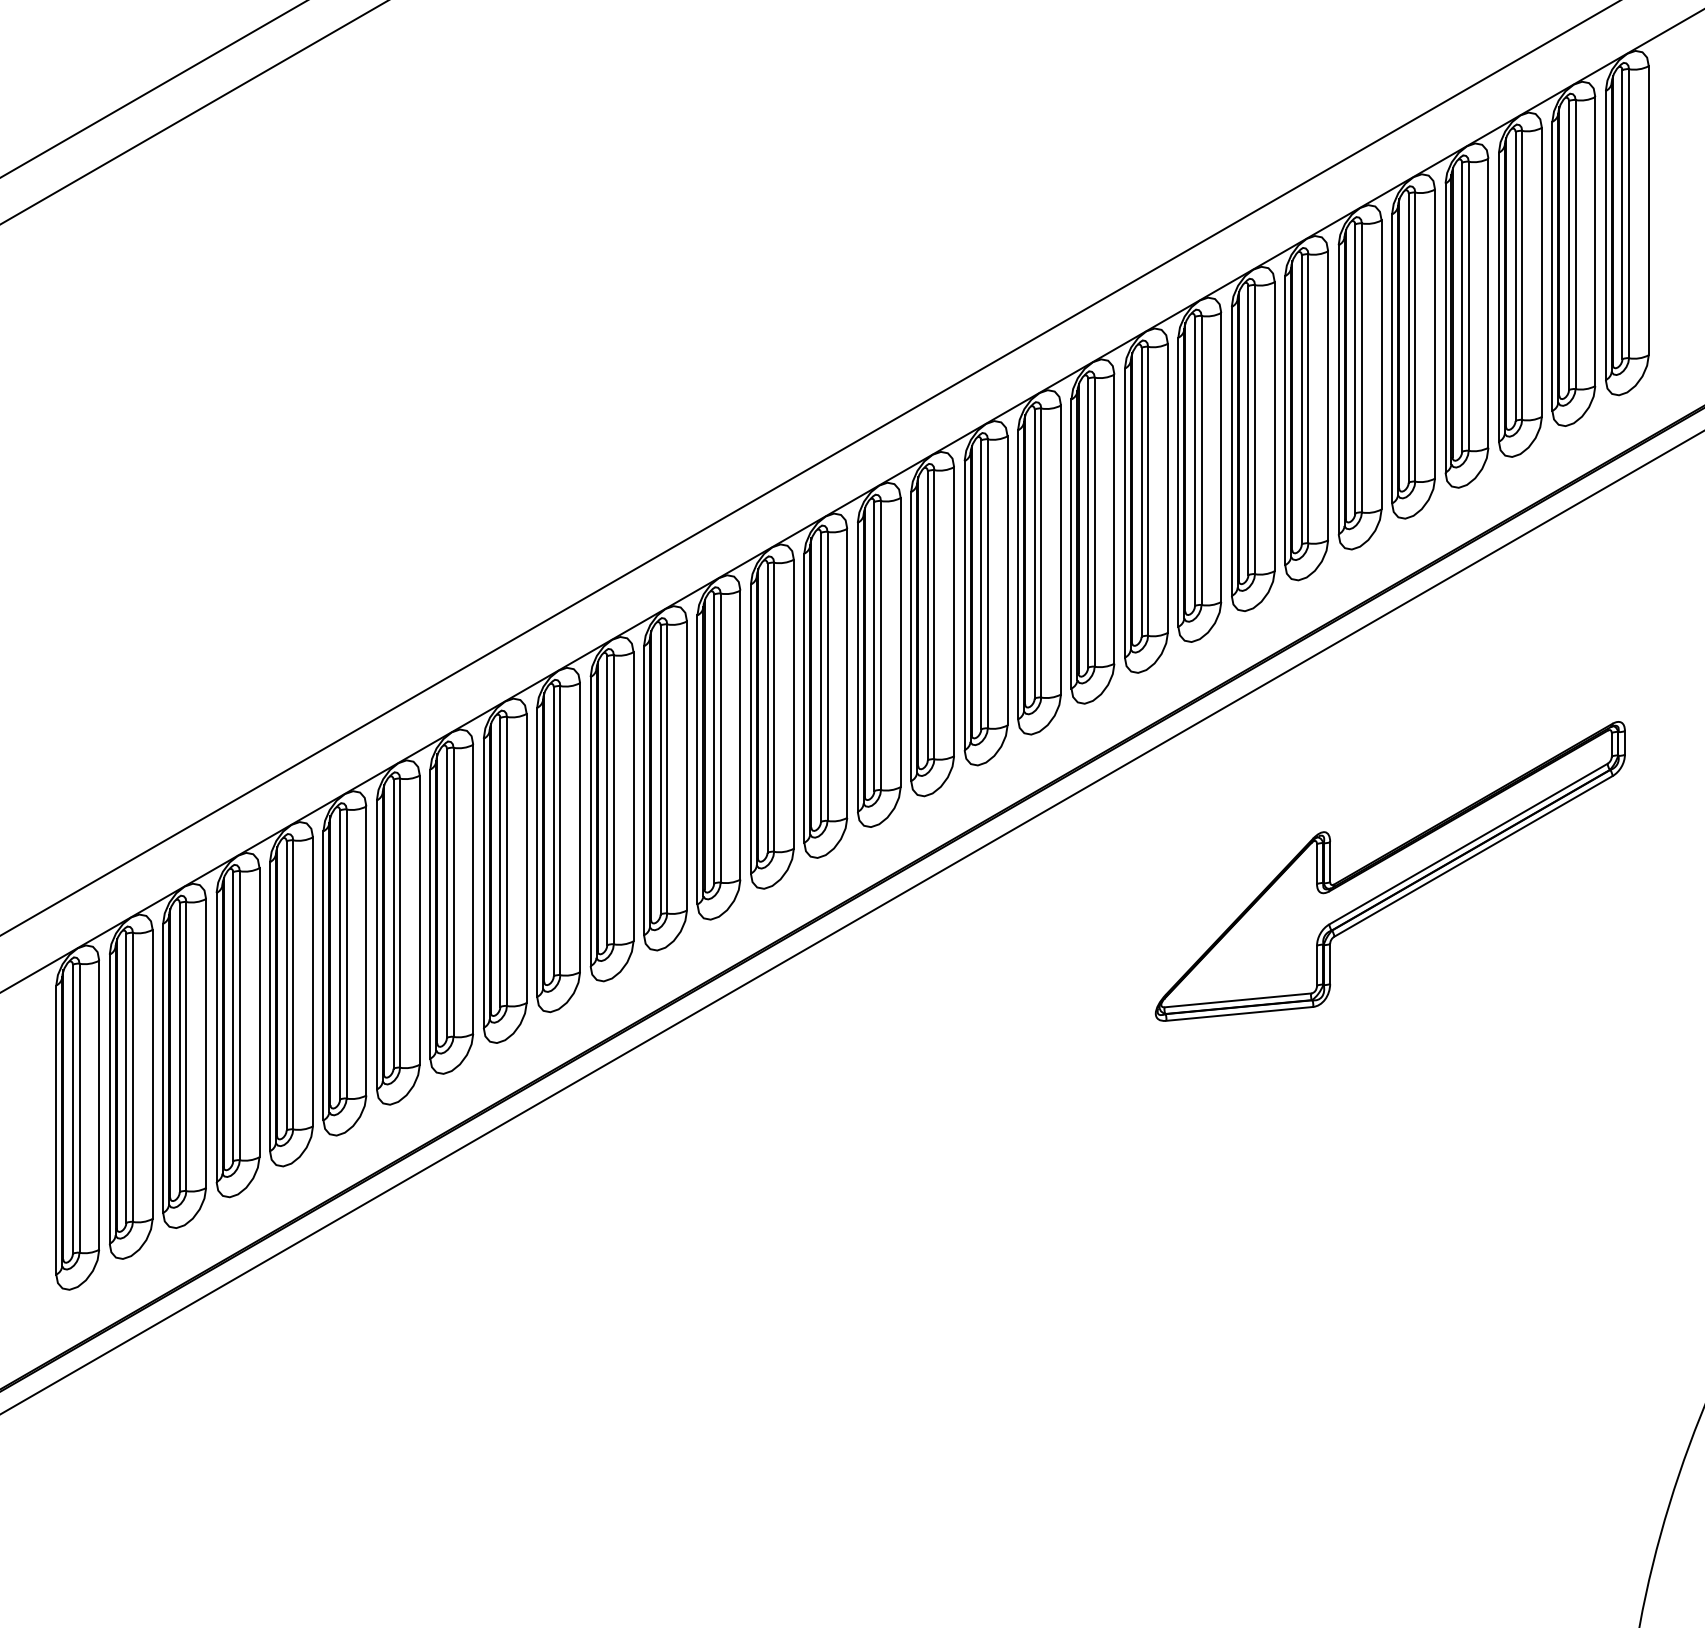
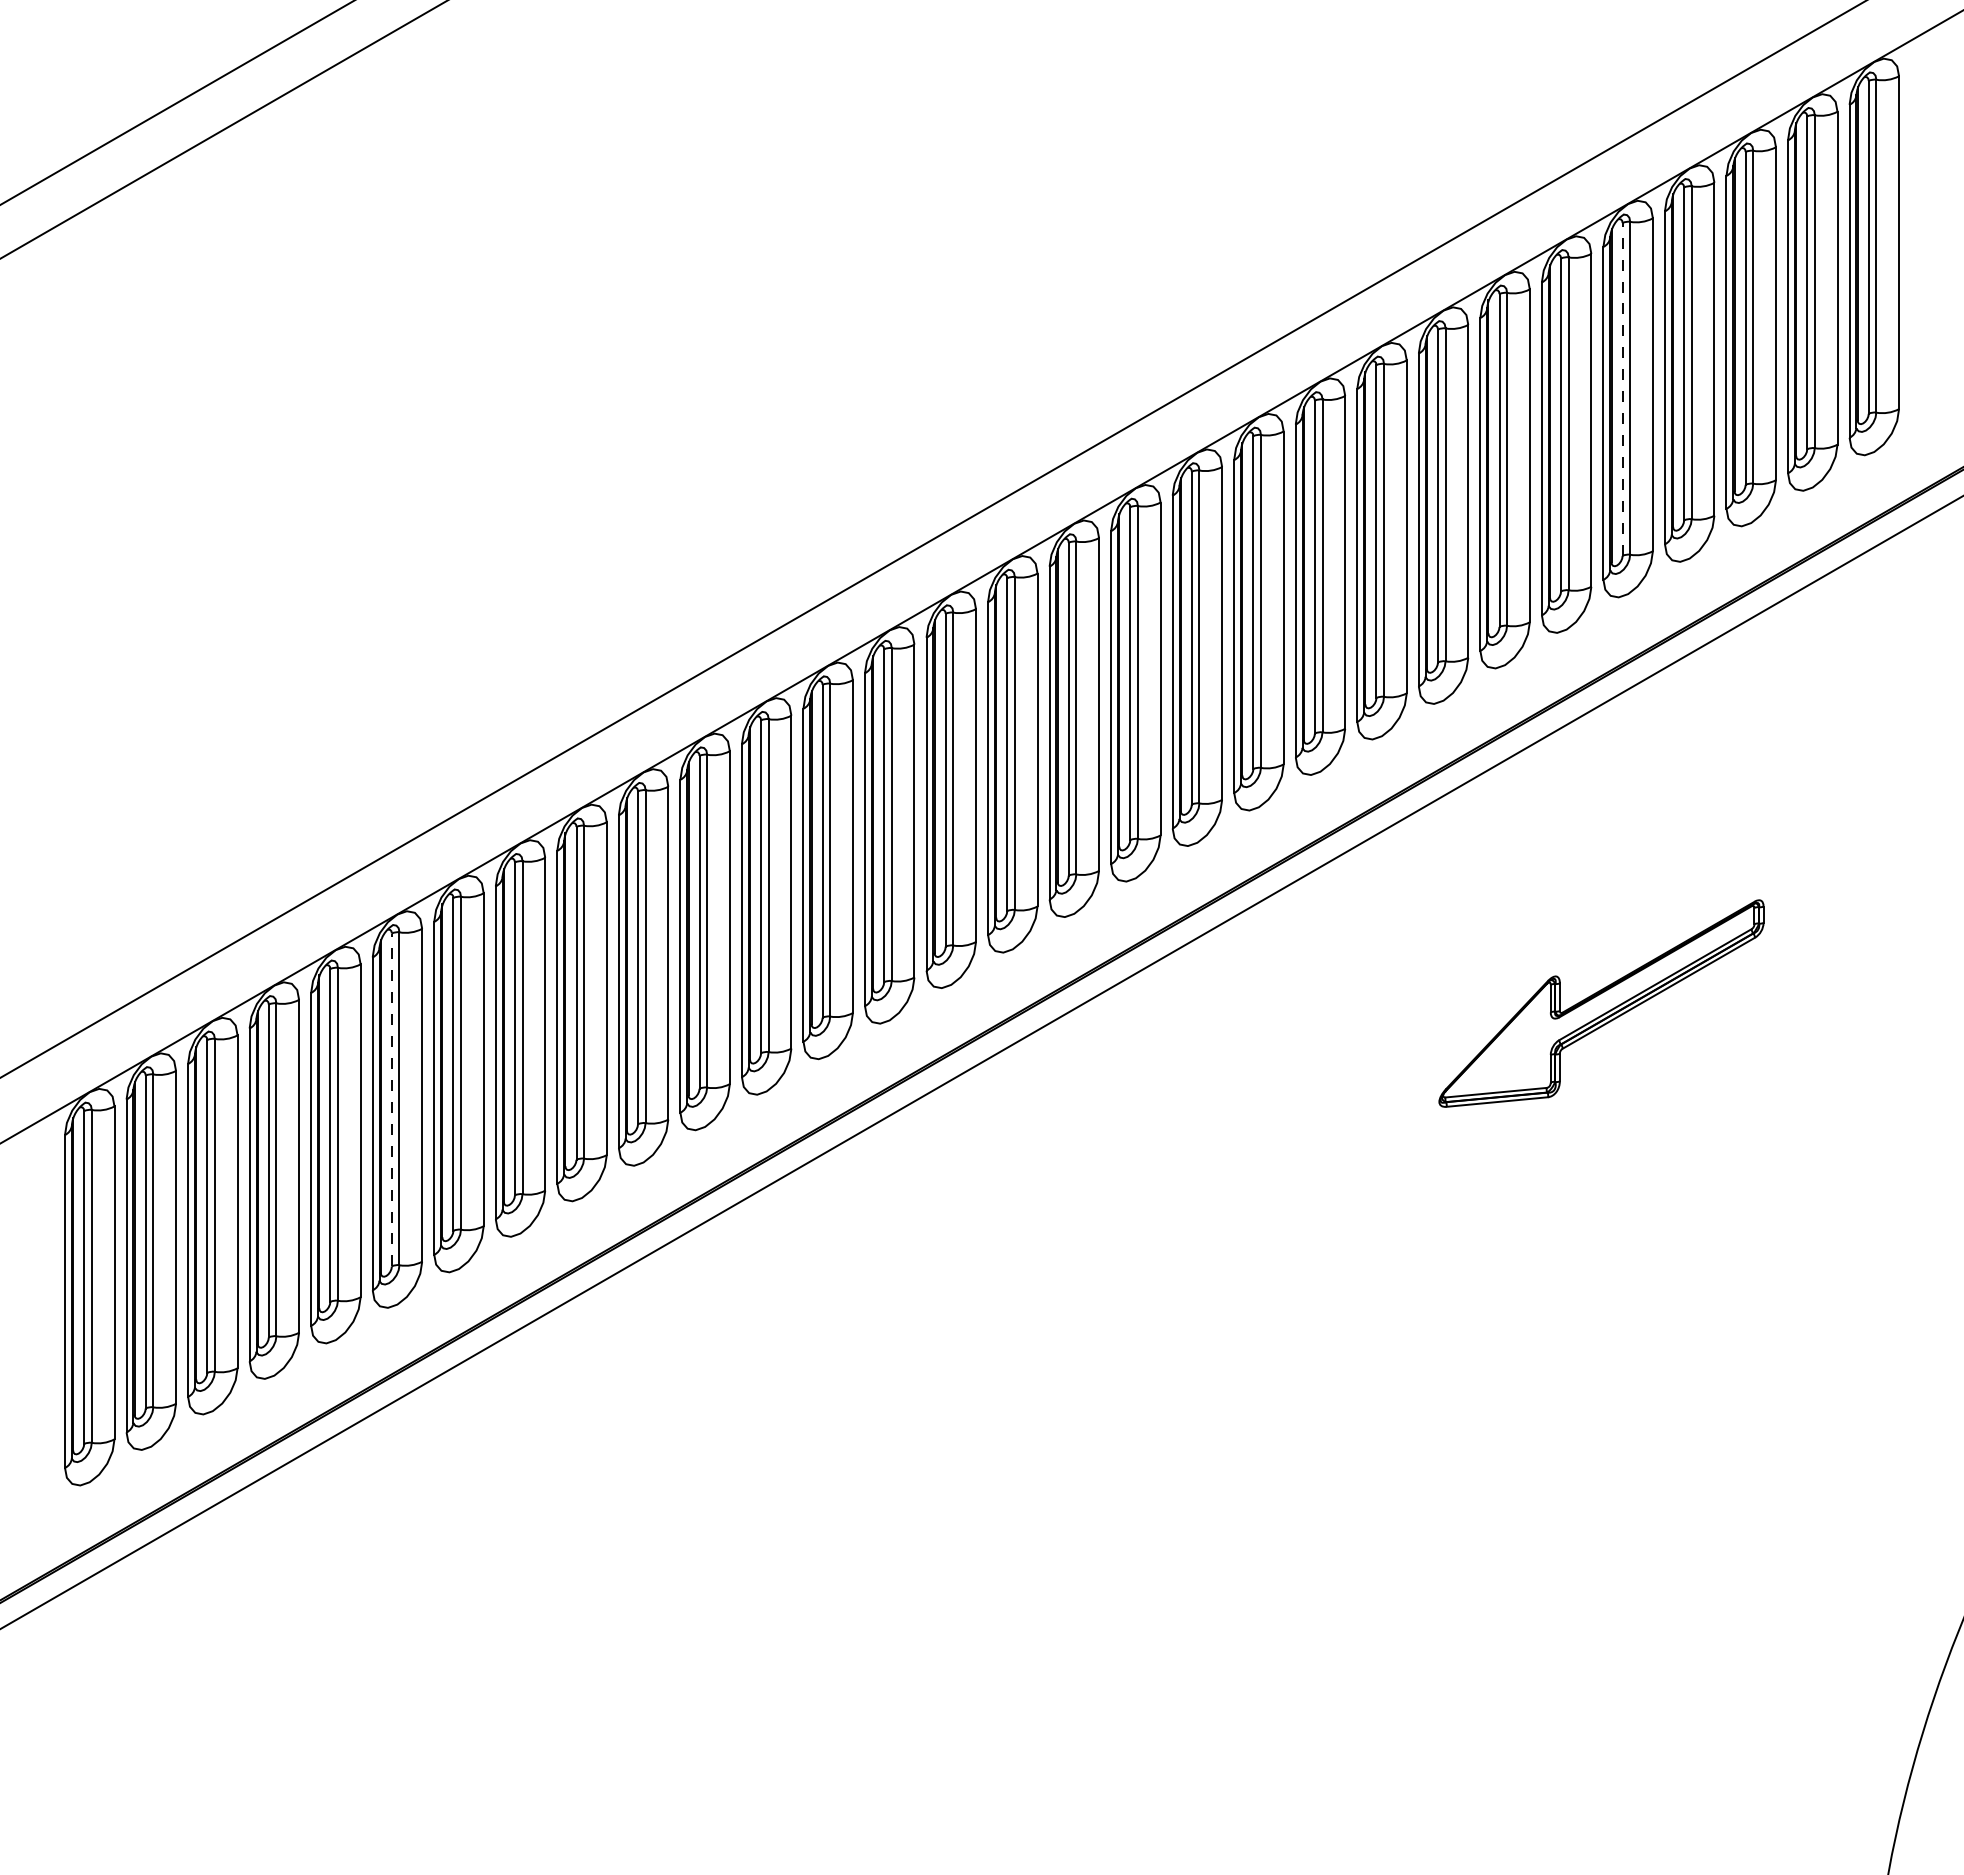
line: (1408, 337) -> (1622, 388), solid -> dashed
part: (1390, 871) -> (1601, 1003), size x0.6
line: (339, 954) -> (391, 1099), solid -> dashed

